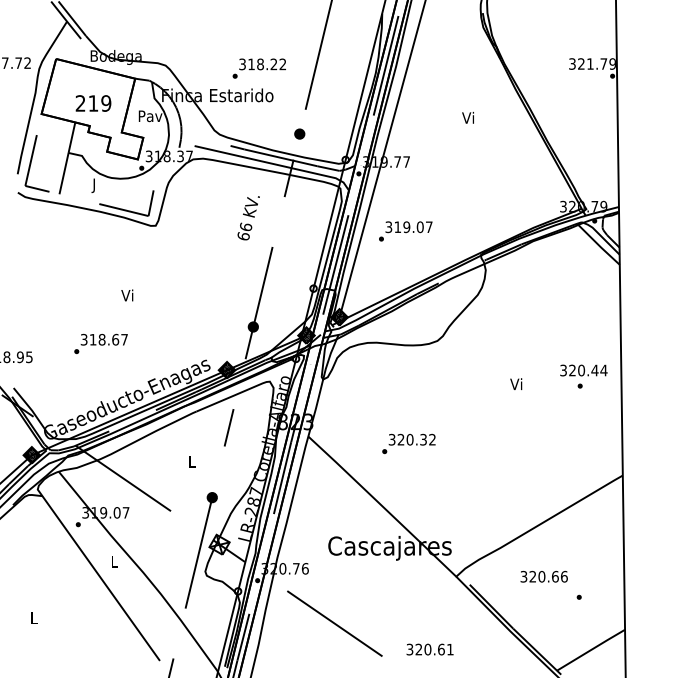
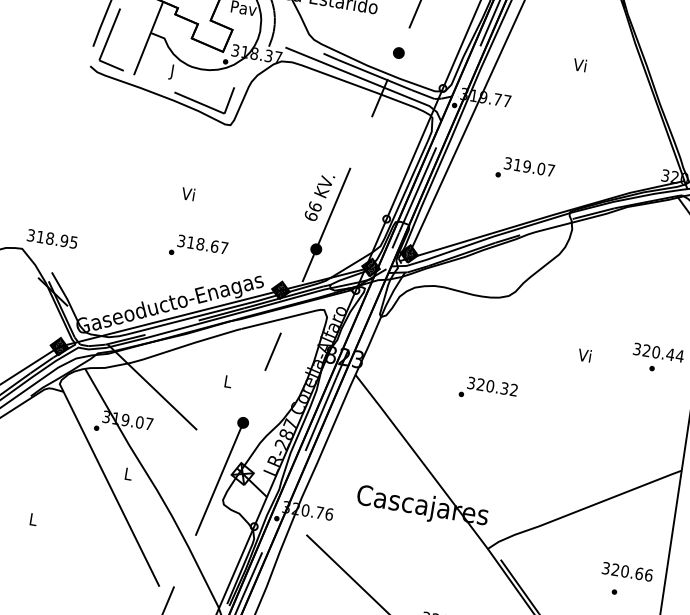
text: (248, 218) -> (319, 198), moved
text: (405, 231) -> (524, 170), moved
text: (100, 343) -> (198, 247), moved
text: (408, 443) -> (488, 389), moved
text: (543, 576) -> (626, 571), moved

